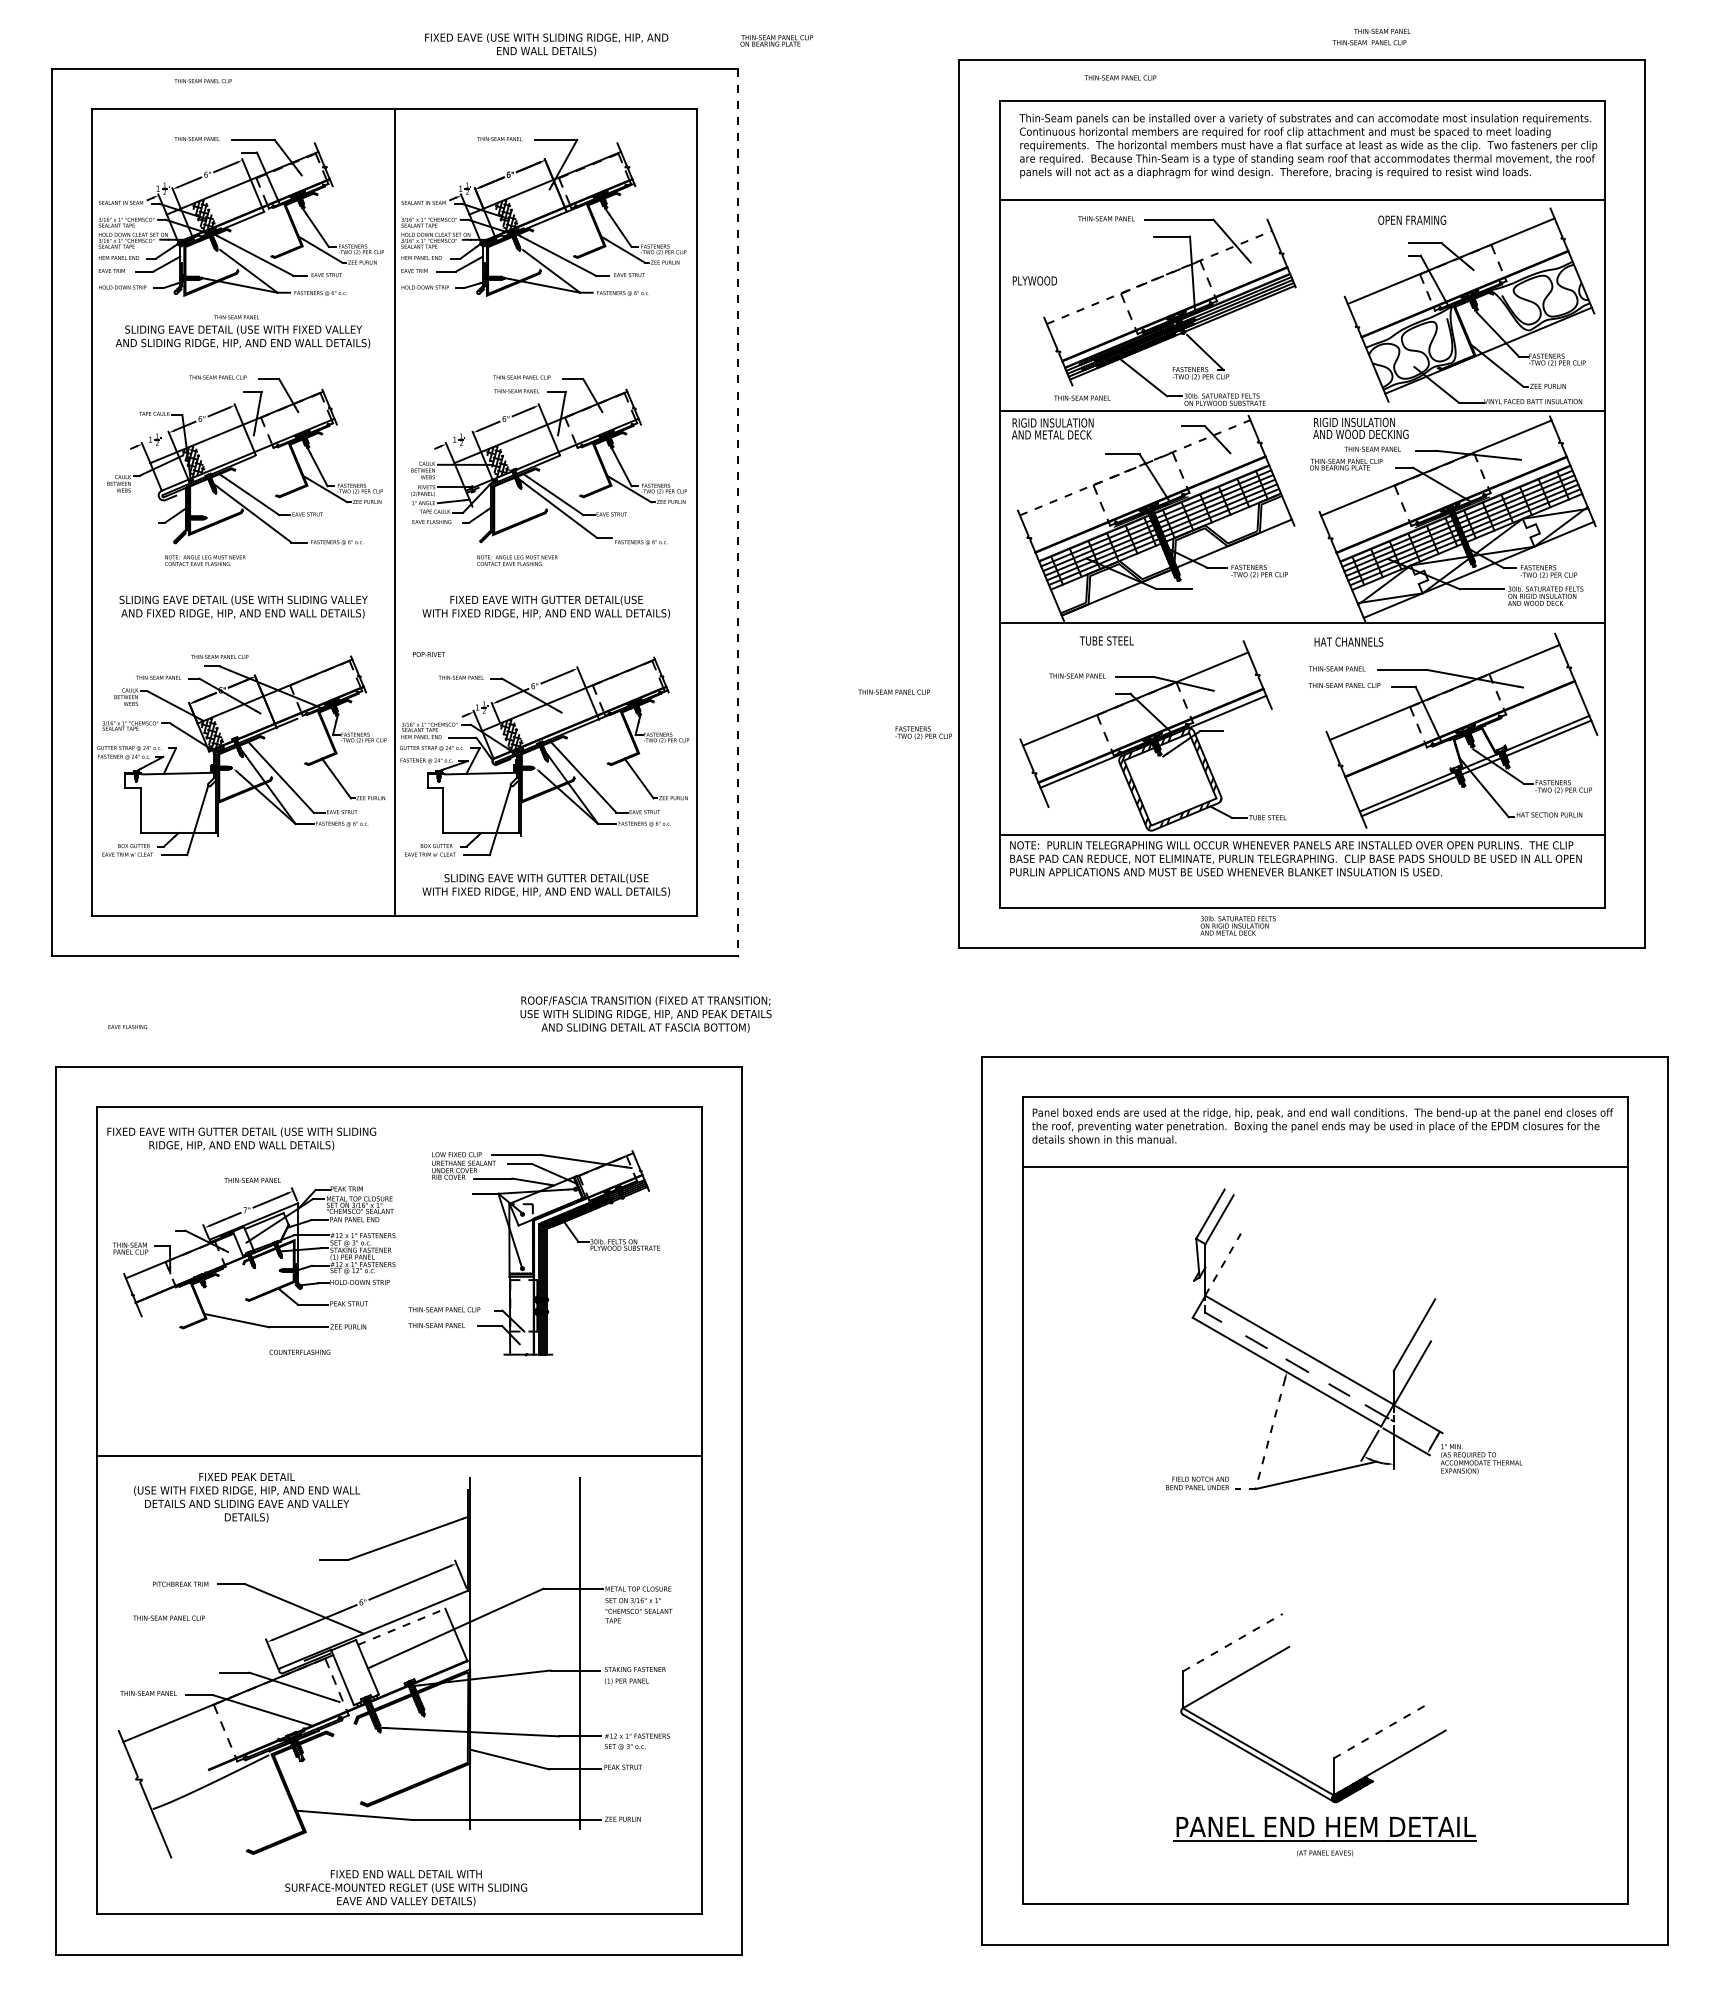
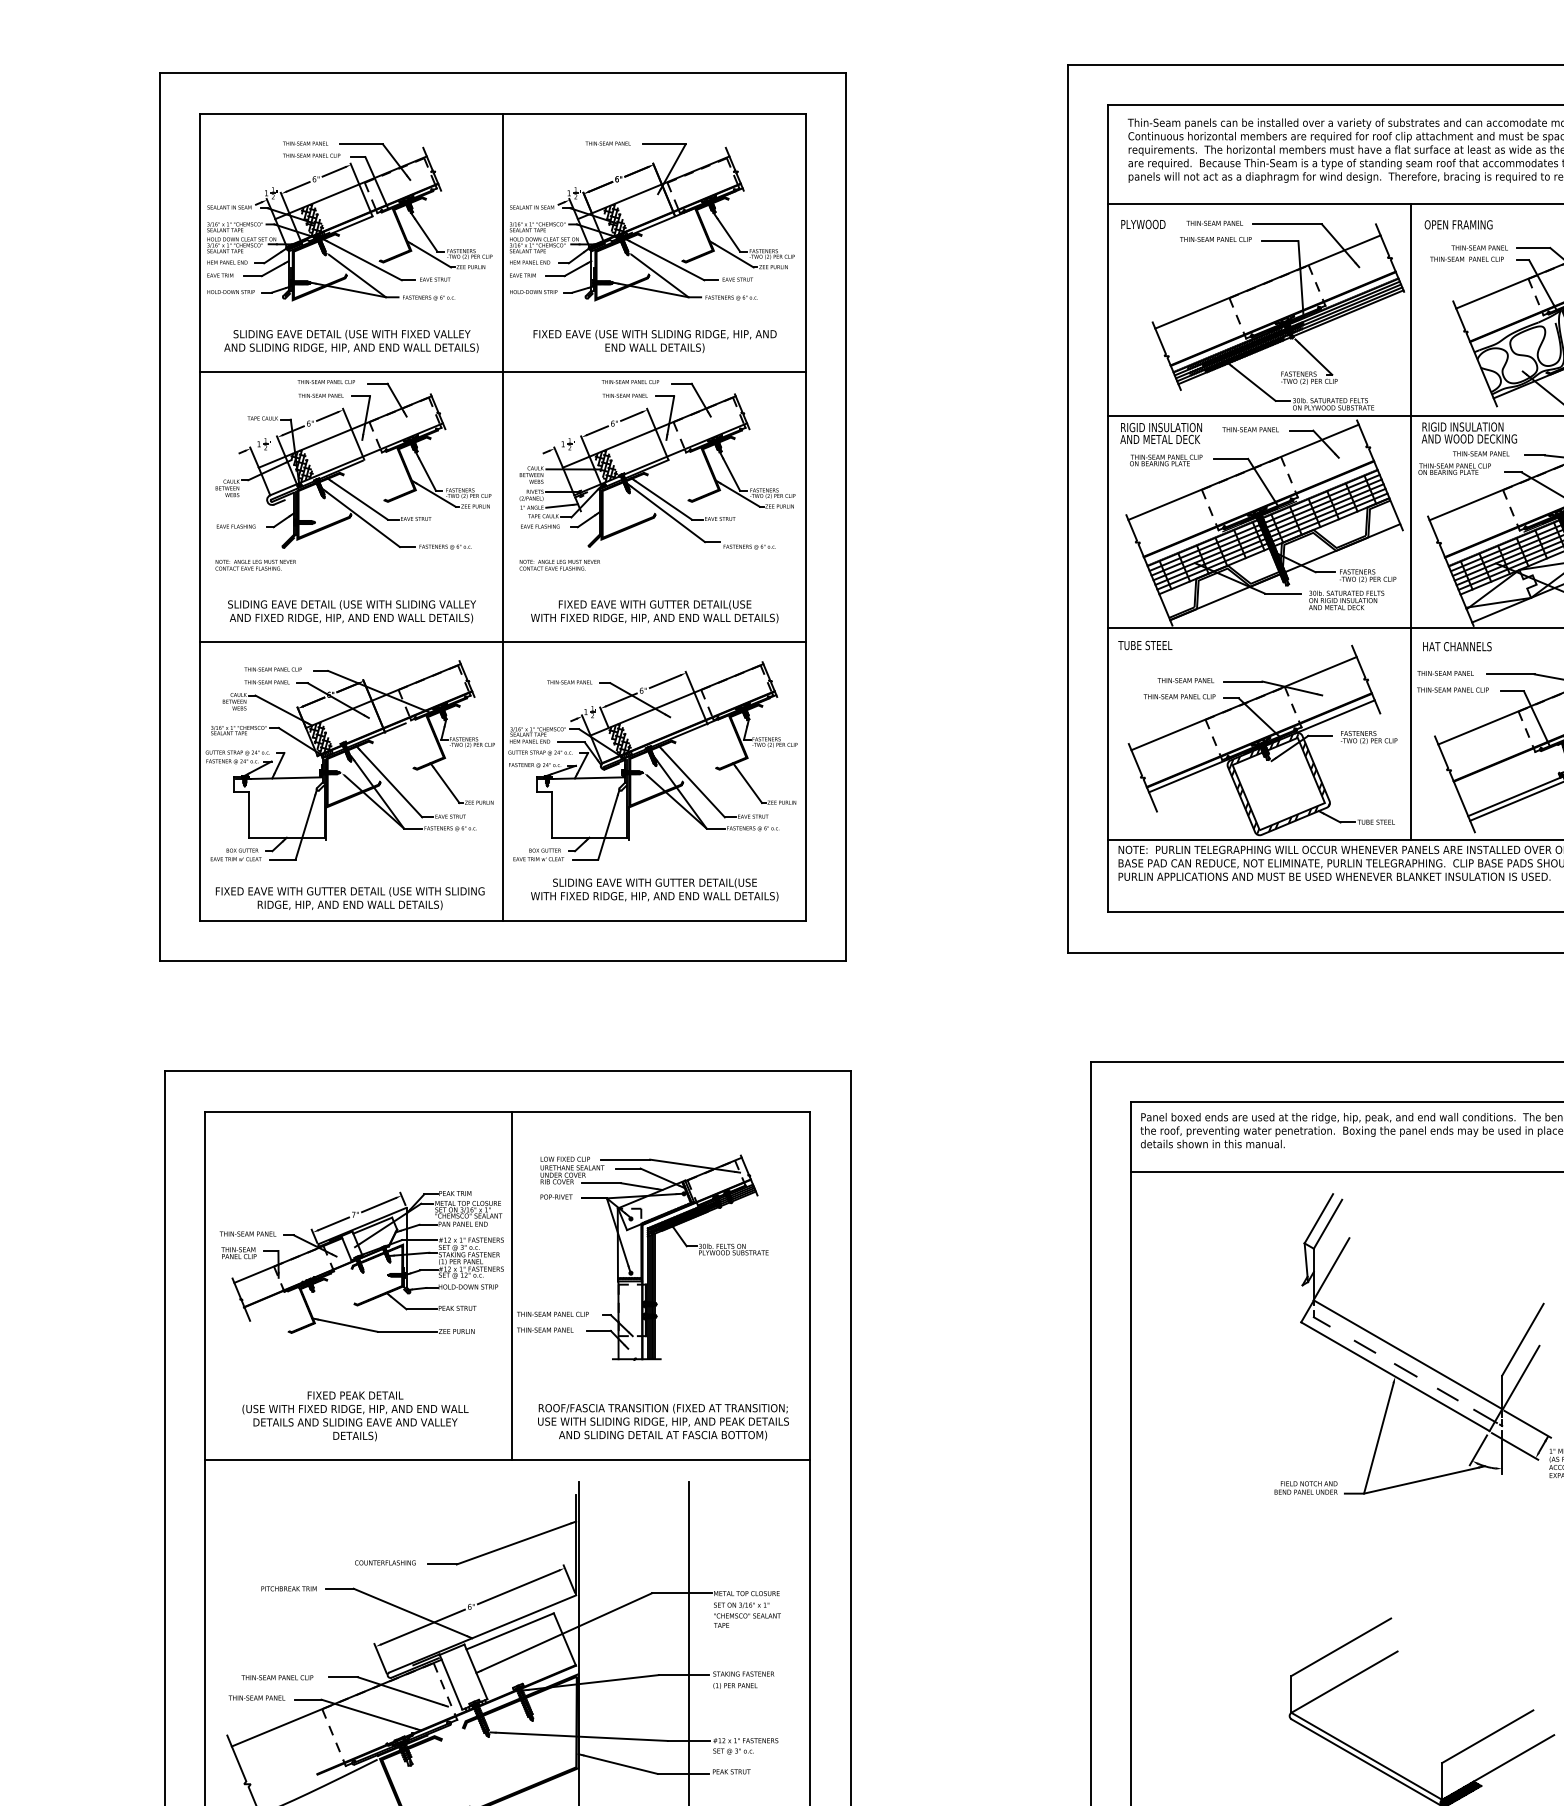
text: (1371, 36) -> (1468, 253), moved
text: (776, 40) -> (1165, 460), moved
text: (546, 44) -> (654, 341), moved
text: (1120, 77) -> (1215, 239), moved
text: (202, 81) -> (310, 156), moved
text: (1412, 219) -> (1458, 224), moved
line: (1159, 277) -> (1267, 282), dashed -> solid
text: (1034, 280) -> (1142, 224), moved
text: (236, 317) -> (320, 396), moved
line: (394, 367) -> (502, 372), added
text: (1082, 397) -> (1250, 429), moved
line: (1135, 467) -> (1243, 472), dashed -> solid
line: (737, 512) -> (845, 517), dashed -> solid
line: (1302, 517) -> (1410, 522), added
text: (205, 560) -> (255, 565), moved
text: (517, 560) -> (559, 565), moved
line: (394, 637) -> (502, 642), added
text: (1106, 640) -> (1144, 645), moved
text: (429, 654) -> (556, 1197), moved
text: (219, 656) -> (272, 669), moved
text: (893, 691) -> (1178, 696), moved
text: (923, 732) -> (1368, 737), moved
text: (1237, 925) -> (1345, 600), moved
text: (645, 1014) -> (662, 1422), moved
text: (127, 1026) -> (235, 526), moved
text: (241, 1138) -> (349, 898), moved
text: (252, 1180) -> (247, 1234), moved
line: (1223, 1264) -> (1331, 1269), dashed -> solid
line: (403, 1281) -> (511, 1286), added
text: (299, 1351) -> (384, 1562), moved
line: (1267, 1444) -> (1375, 1449), dashed -> solid
text: (246, 1497) -> (354, 1416), moved
text: (168, 1617) -> (276, 1677), moved
line: (402, 1626) -> (510, 1631), dashed -> solid
line: (1232, 1642) -> (1340, 1647), dashed -> solid
line: (1379, 1732) -> (1487, 1737), dashed -> solid

